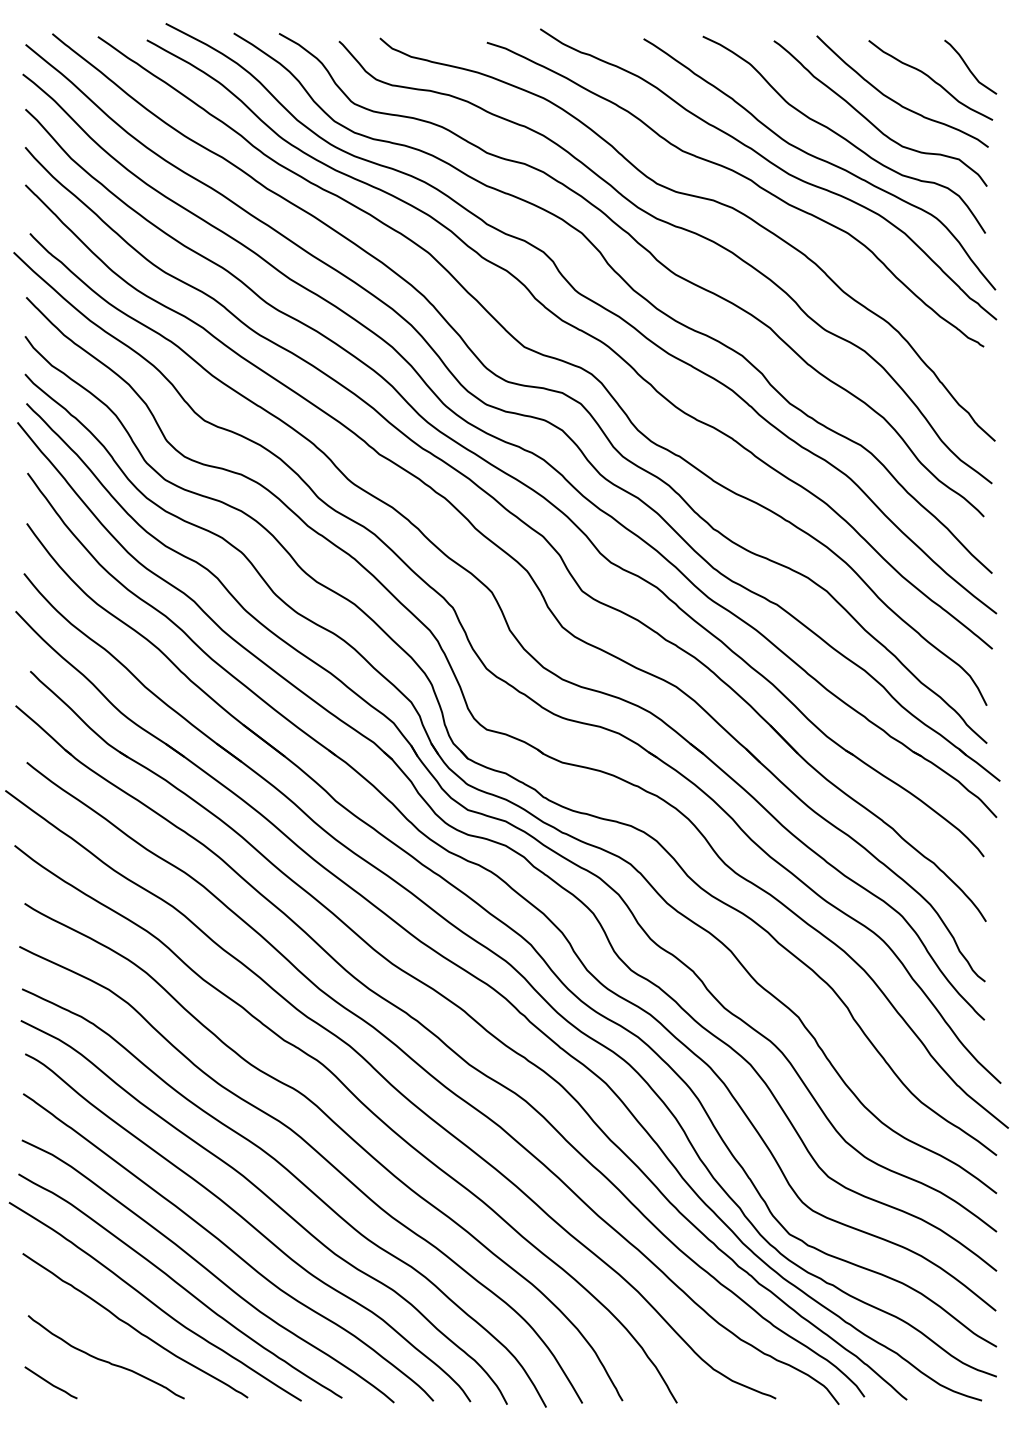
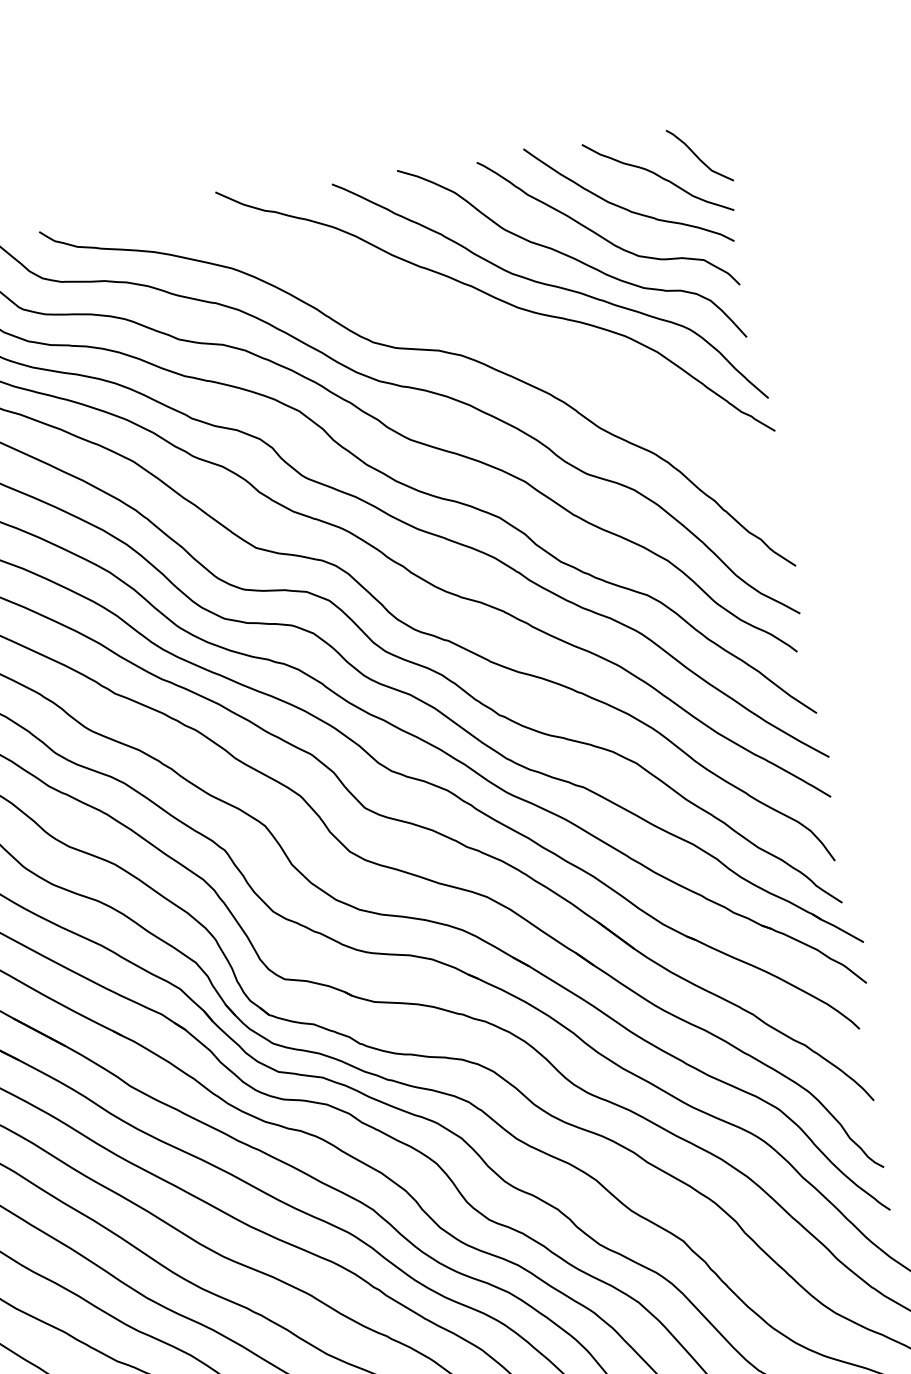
curve: (743, 177) -> (468, 319), removed

